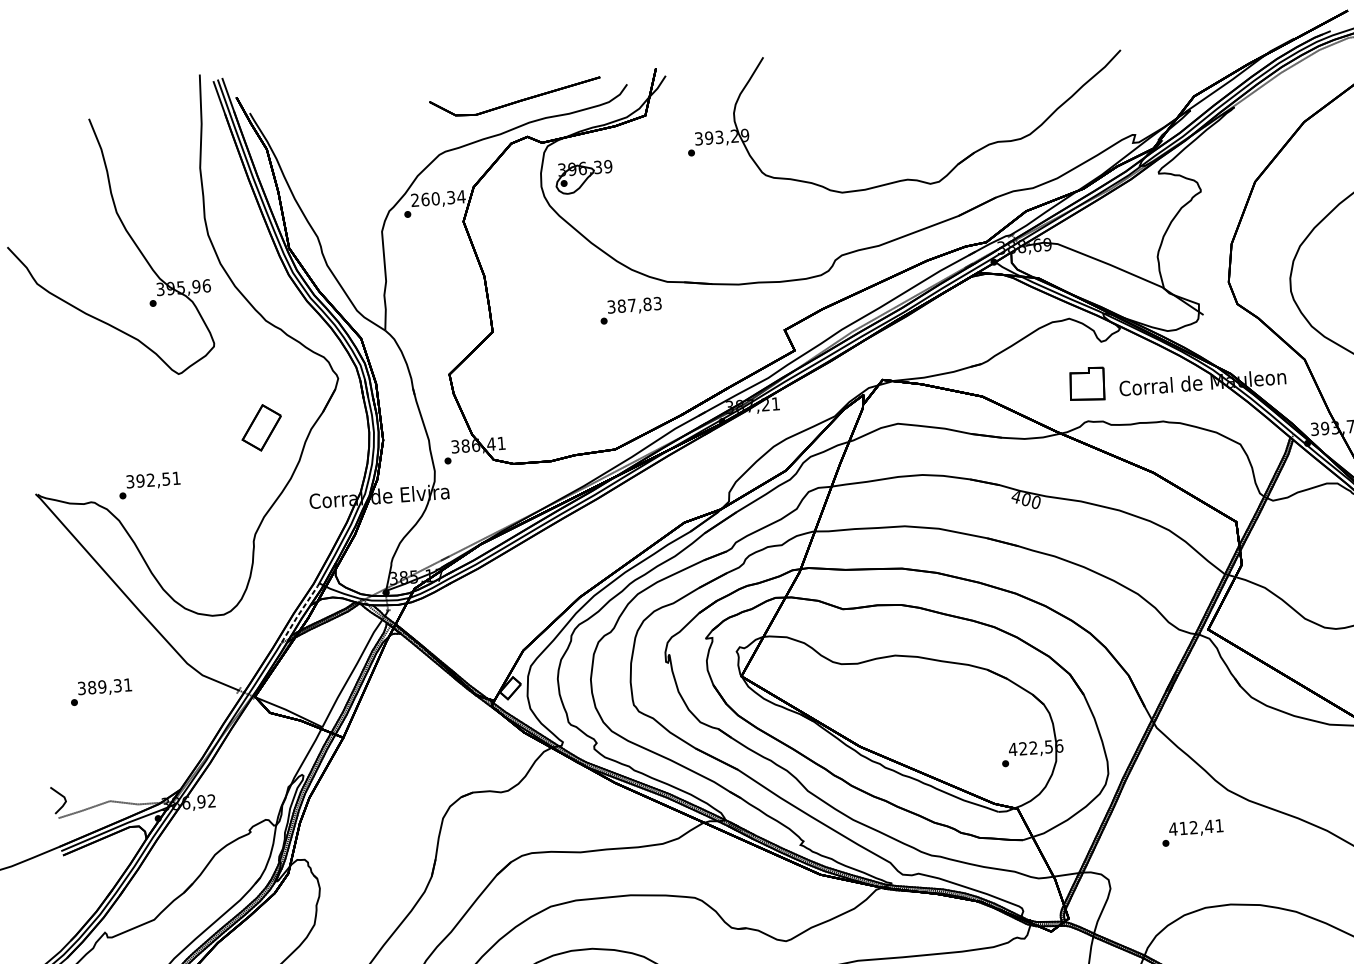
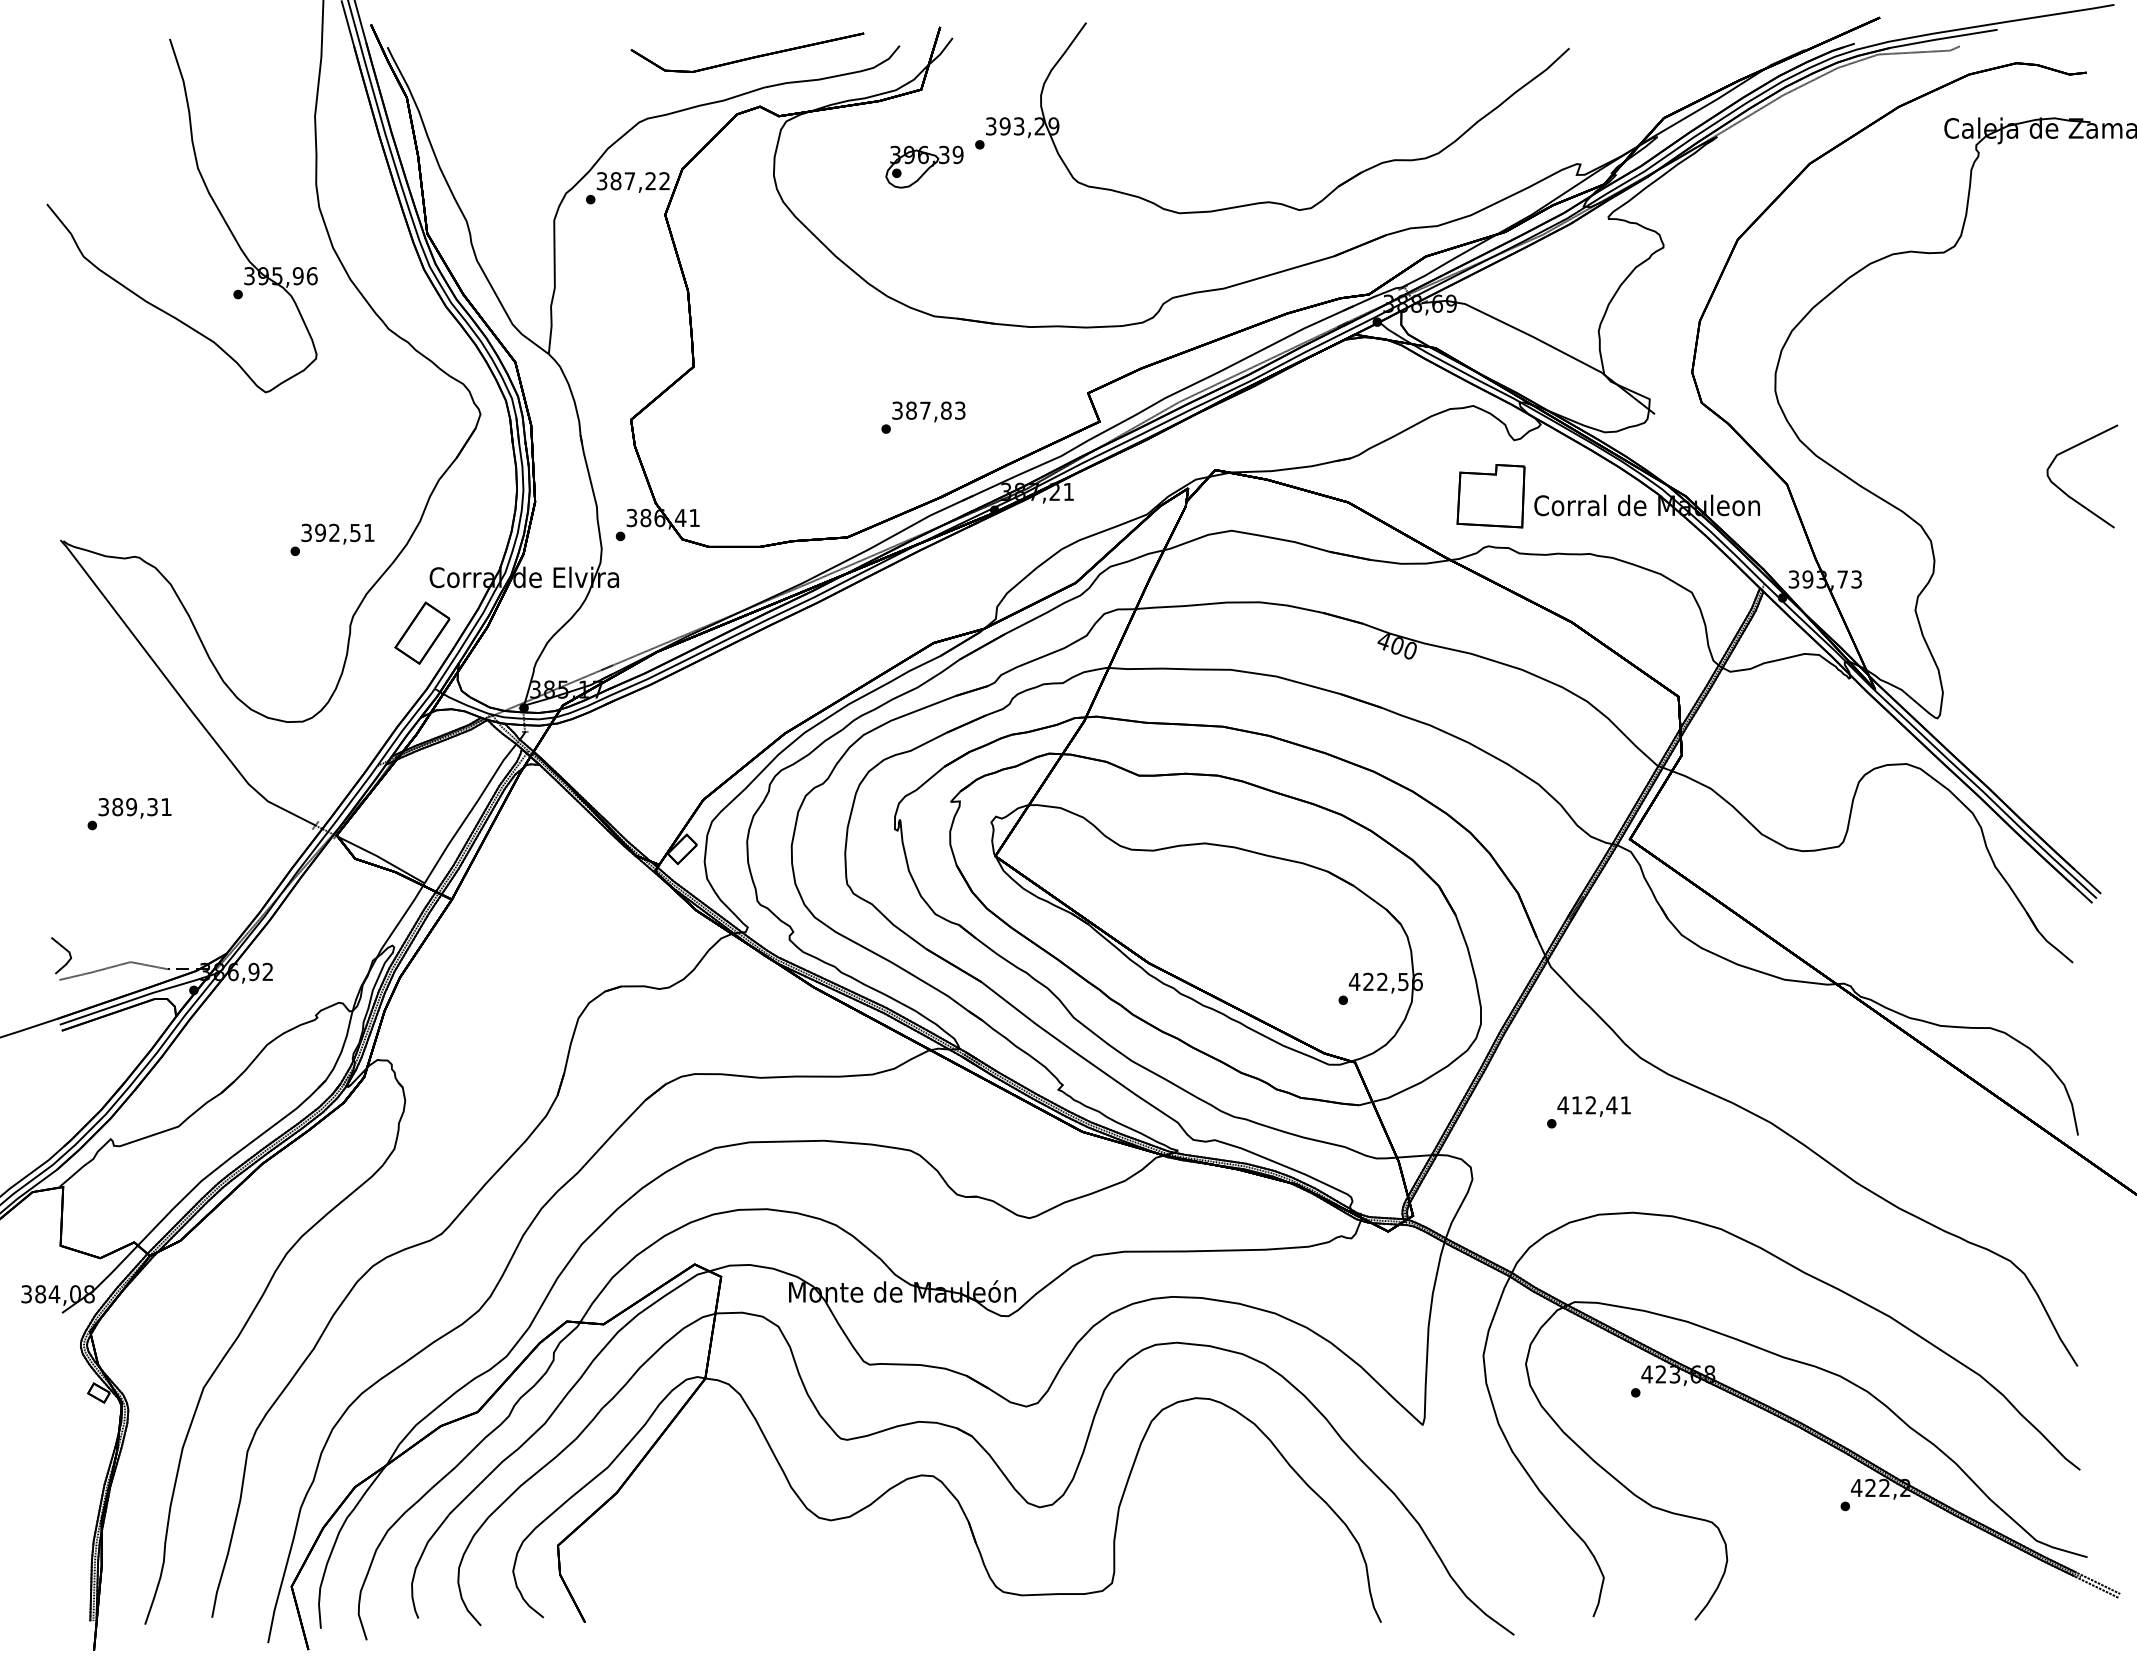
part: (584, 176) -> (924, 166), moved
text: (438, 198) -> (633, 181), 260,34 -> 387,22
text: (631, 310) -> (923, 417), moved
part: (1086, 384) -> (1490, 496), size x1.43
part: (261, 427) -> (422, 632), moved
text: (149, 485) -> (332, 539), moved
line: (299, 613) -> (405, 727), dashed -> solid

